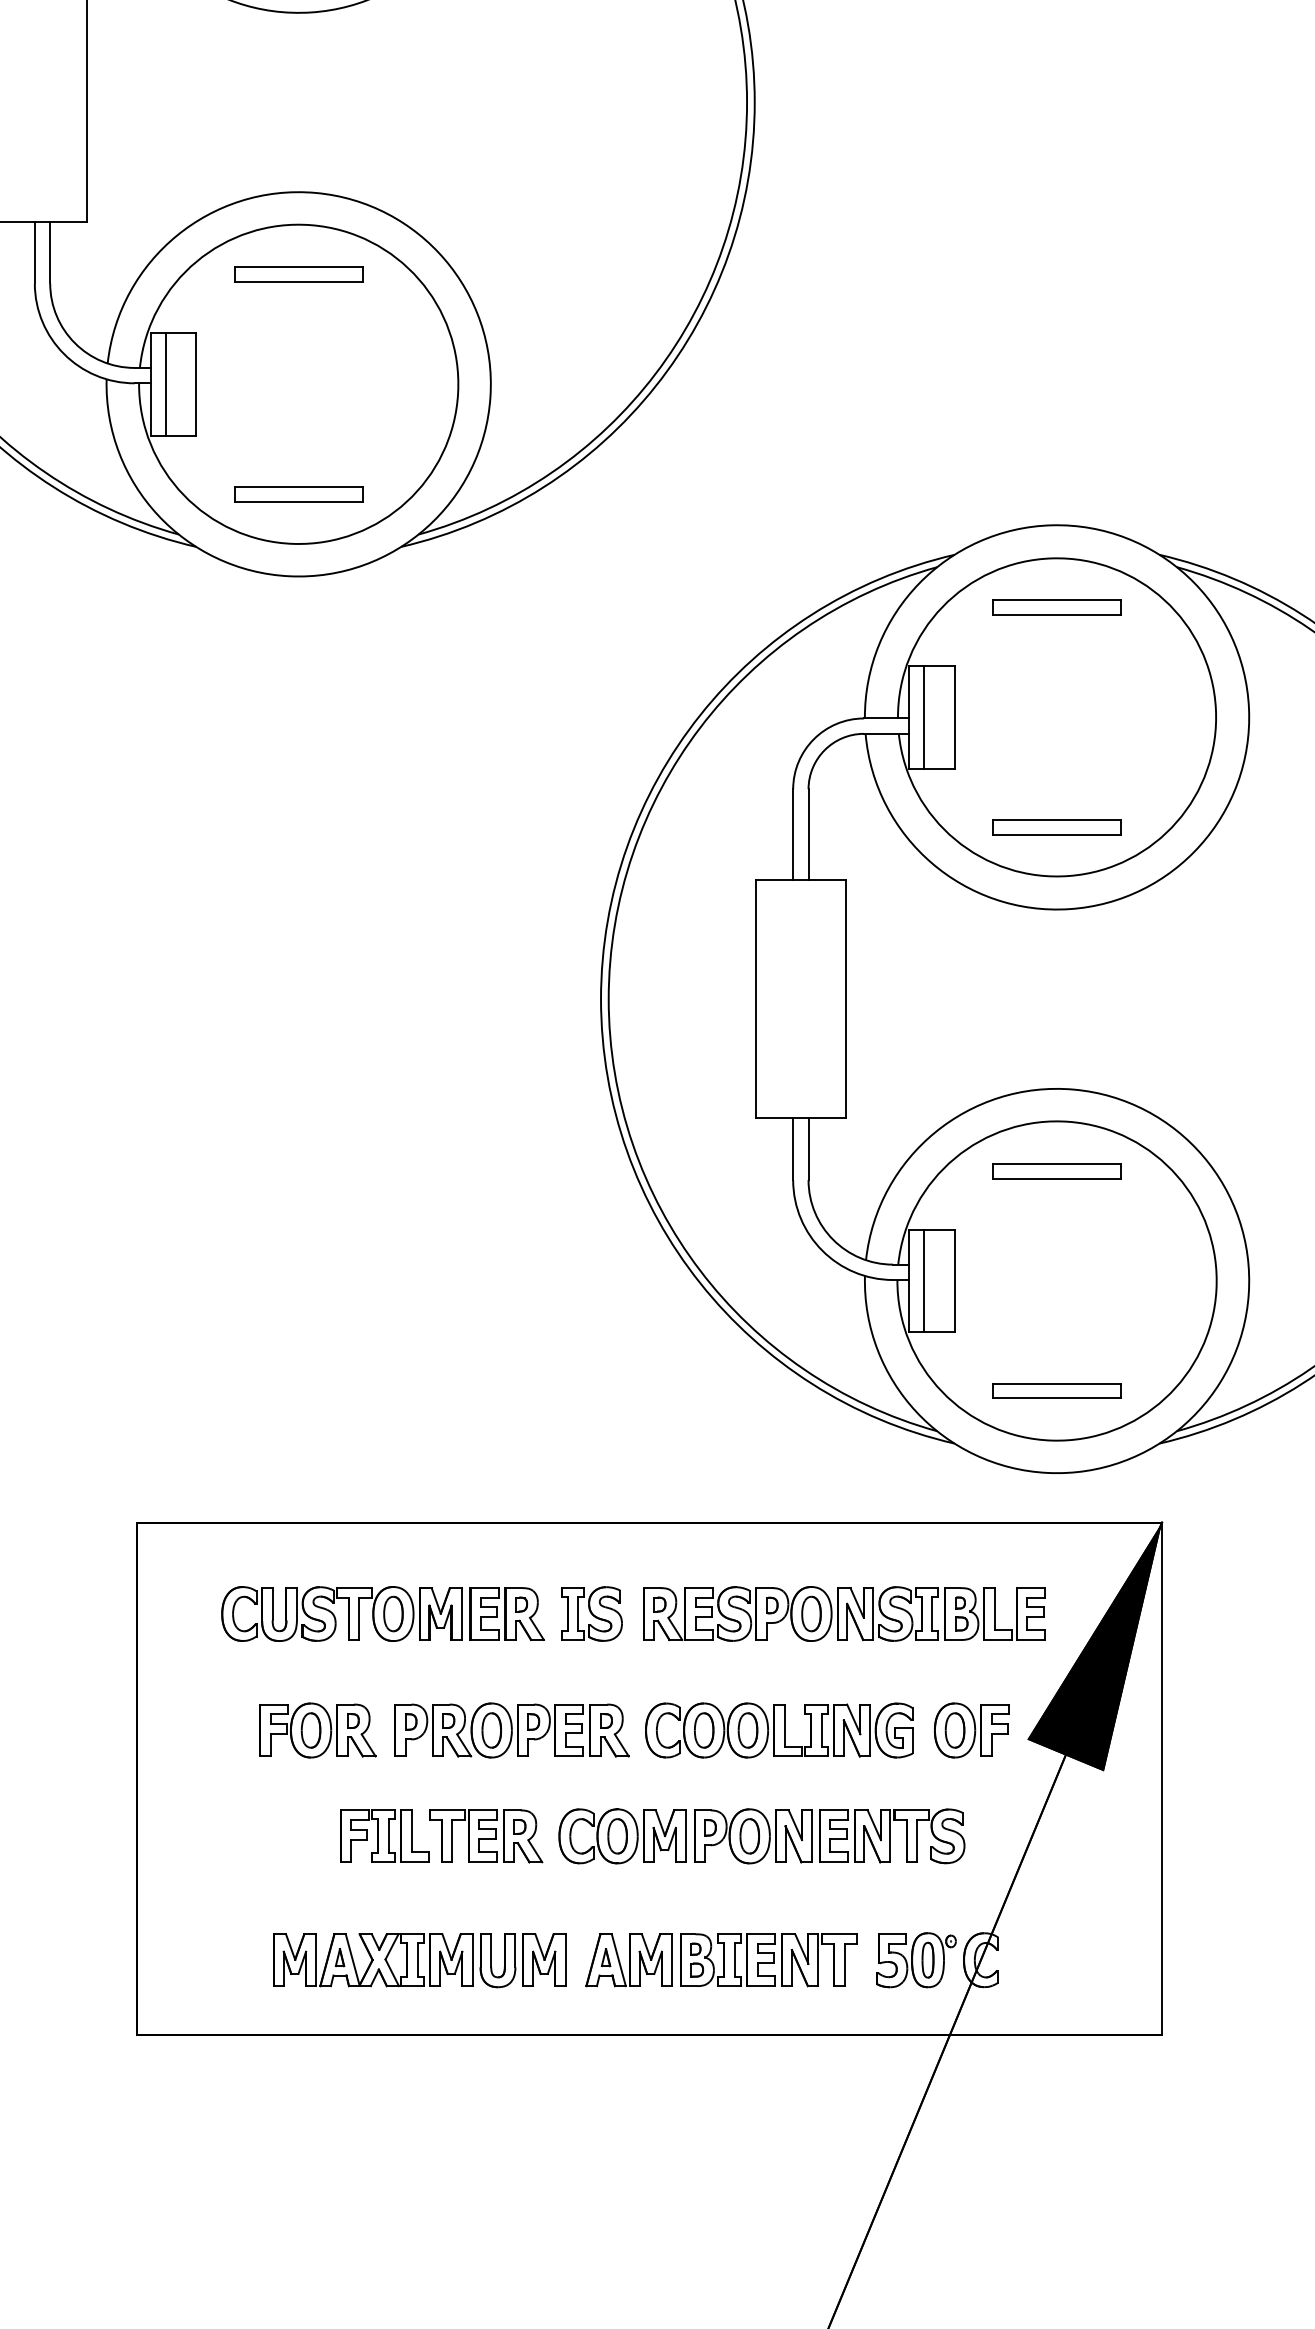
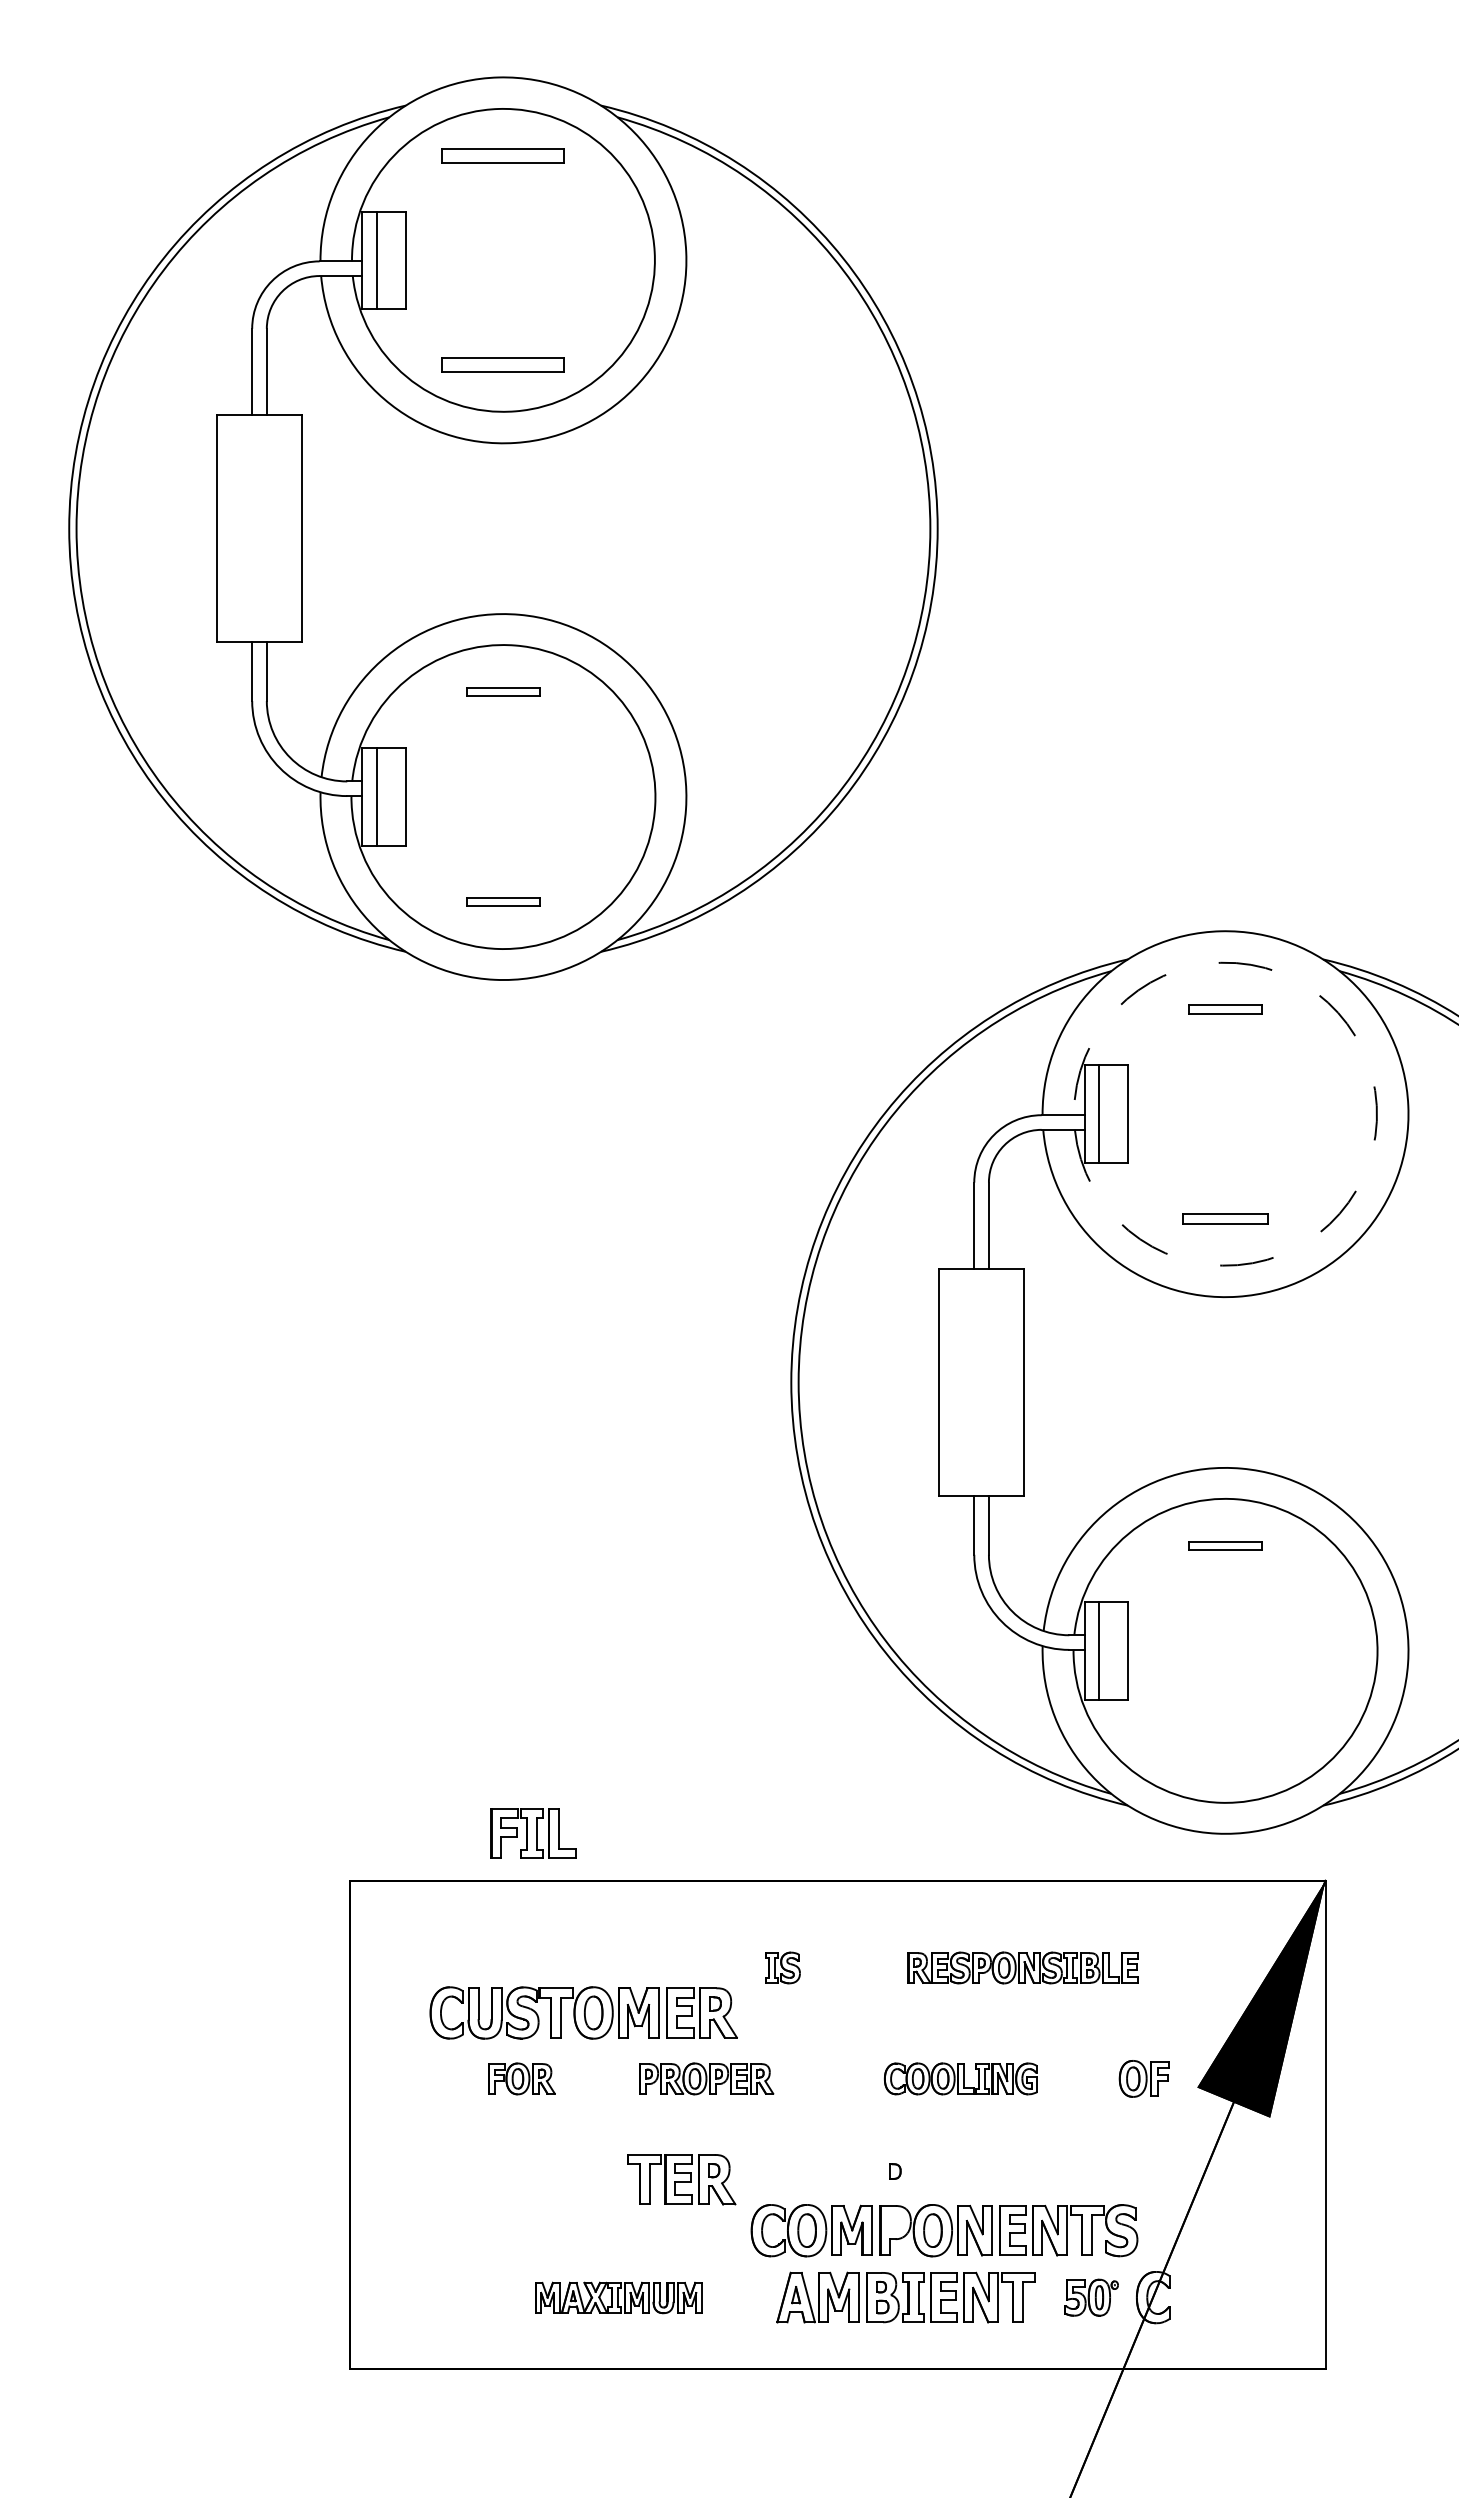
part: (297, 273) -> (502, 691), size x0.6
part: (297, 494) -> (502, 901), size x0.6
part: (1057, 607) -> (1225, 1009), size x0.6
arc: (1215, 708) -> (1376, 1105), solid -> dashed
part: (1057, 826) -> (1225, 1218), size x0.7
part: (1057, 1170) -> (1225, 1545), size x0.6
part: (1057, 1390) -> (1225, 1755), removed
part: (382, 1613) -> (583, 2012), moved
part: (591, 1613) -> (782, 1967), size x0.6
part: (843, 1613) -> (1022, 1967), size x0.6
part: (317, 1730) -> (521, 2078), size x0.6
part: (511, 1730) -> (706, 2078), size x0.6
part: (778, 1730) -> (960, 2078), size x0.6
part: (971, 1730) -> (1144, 2078), size x0.7
part: (384, 1836) -> (533, 1833), moved
part: (761, 1836) -> (944, 2230), moved
part: (419, 1960) -> (618, 2297), size x0.6
part: (916, 1960) -> (1091, 2297), size x0.7

